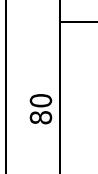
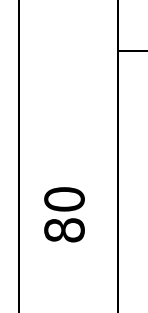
text: (40, 109) -> (63, 215), moved

